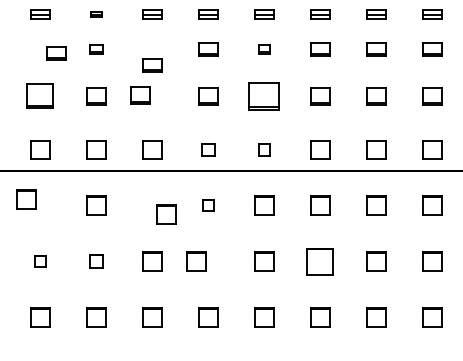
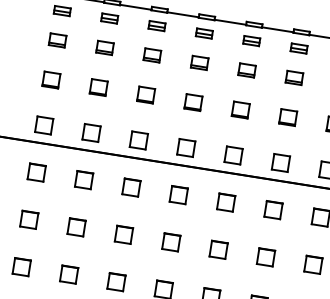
part: (96, 14) -> (109, 18), size x1.67
part: (96, 49) -> (105, 48), size x1.43
part: (264, 49) -> (247, 70), size x1.67
part: (56, 53) -> (57, 40), moved
part: (152, 65) -> (152, 55), moved
part: (140, 95) -> (146, 95), moved
part: (40, 96) -> (51, 80), size x0.71
part: (264, 96) -> (240, 110), size x0.62
part: (208, 149) -> (186, 147), size x1.43
part: (264, 149) -> (233, 155), size x1.67
part: (26, 199) -> (36, 172), moved
part: (208, 205) -> (178, 194), size x1.67
part: (166, 214) -> (131, 187), moved
part: (40, 261) -> (29, 219), size x1.67
part: (96, 261) -> (76, 227), size x1.43
part: (196, 261) -> (171, 242), moved
part: (320, 261) -> (266, 257), size x0.71

